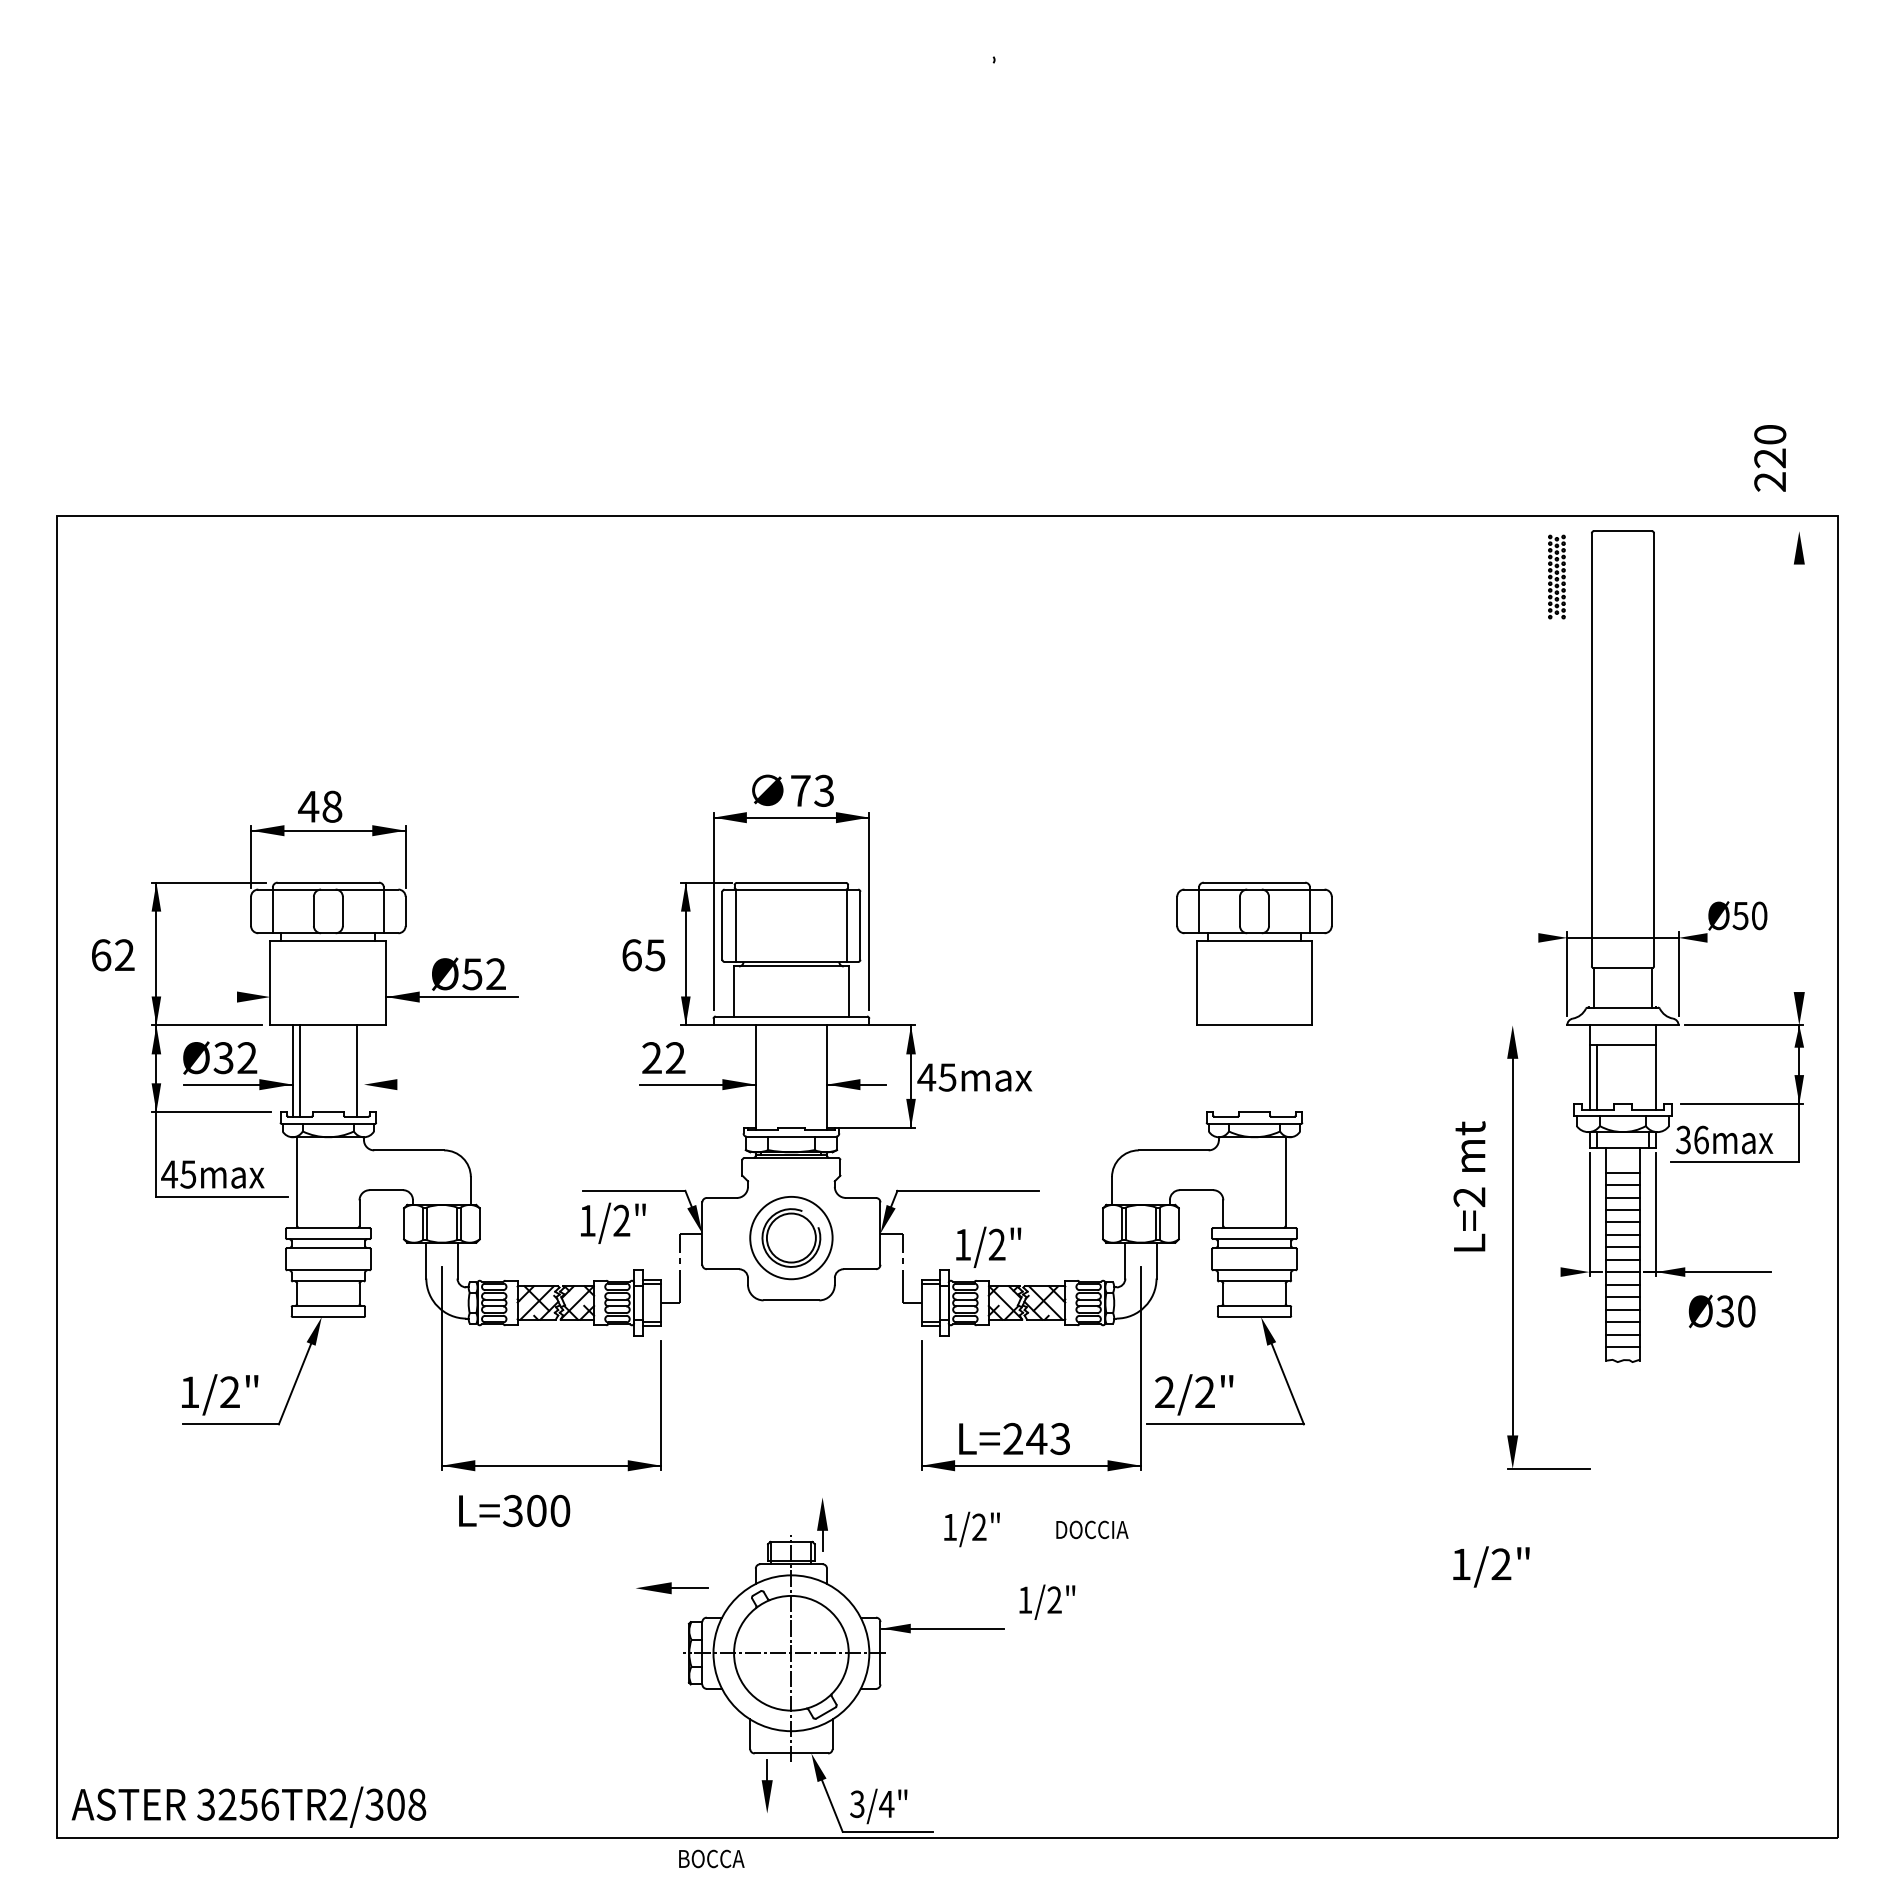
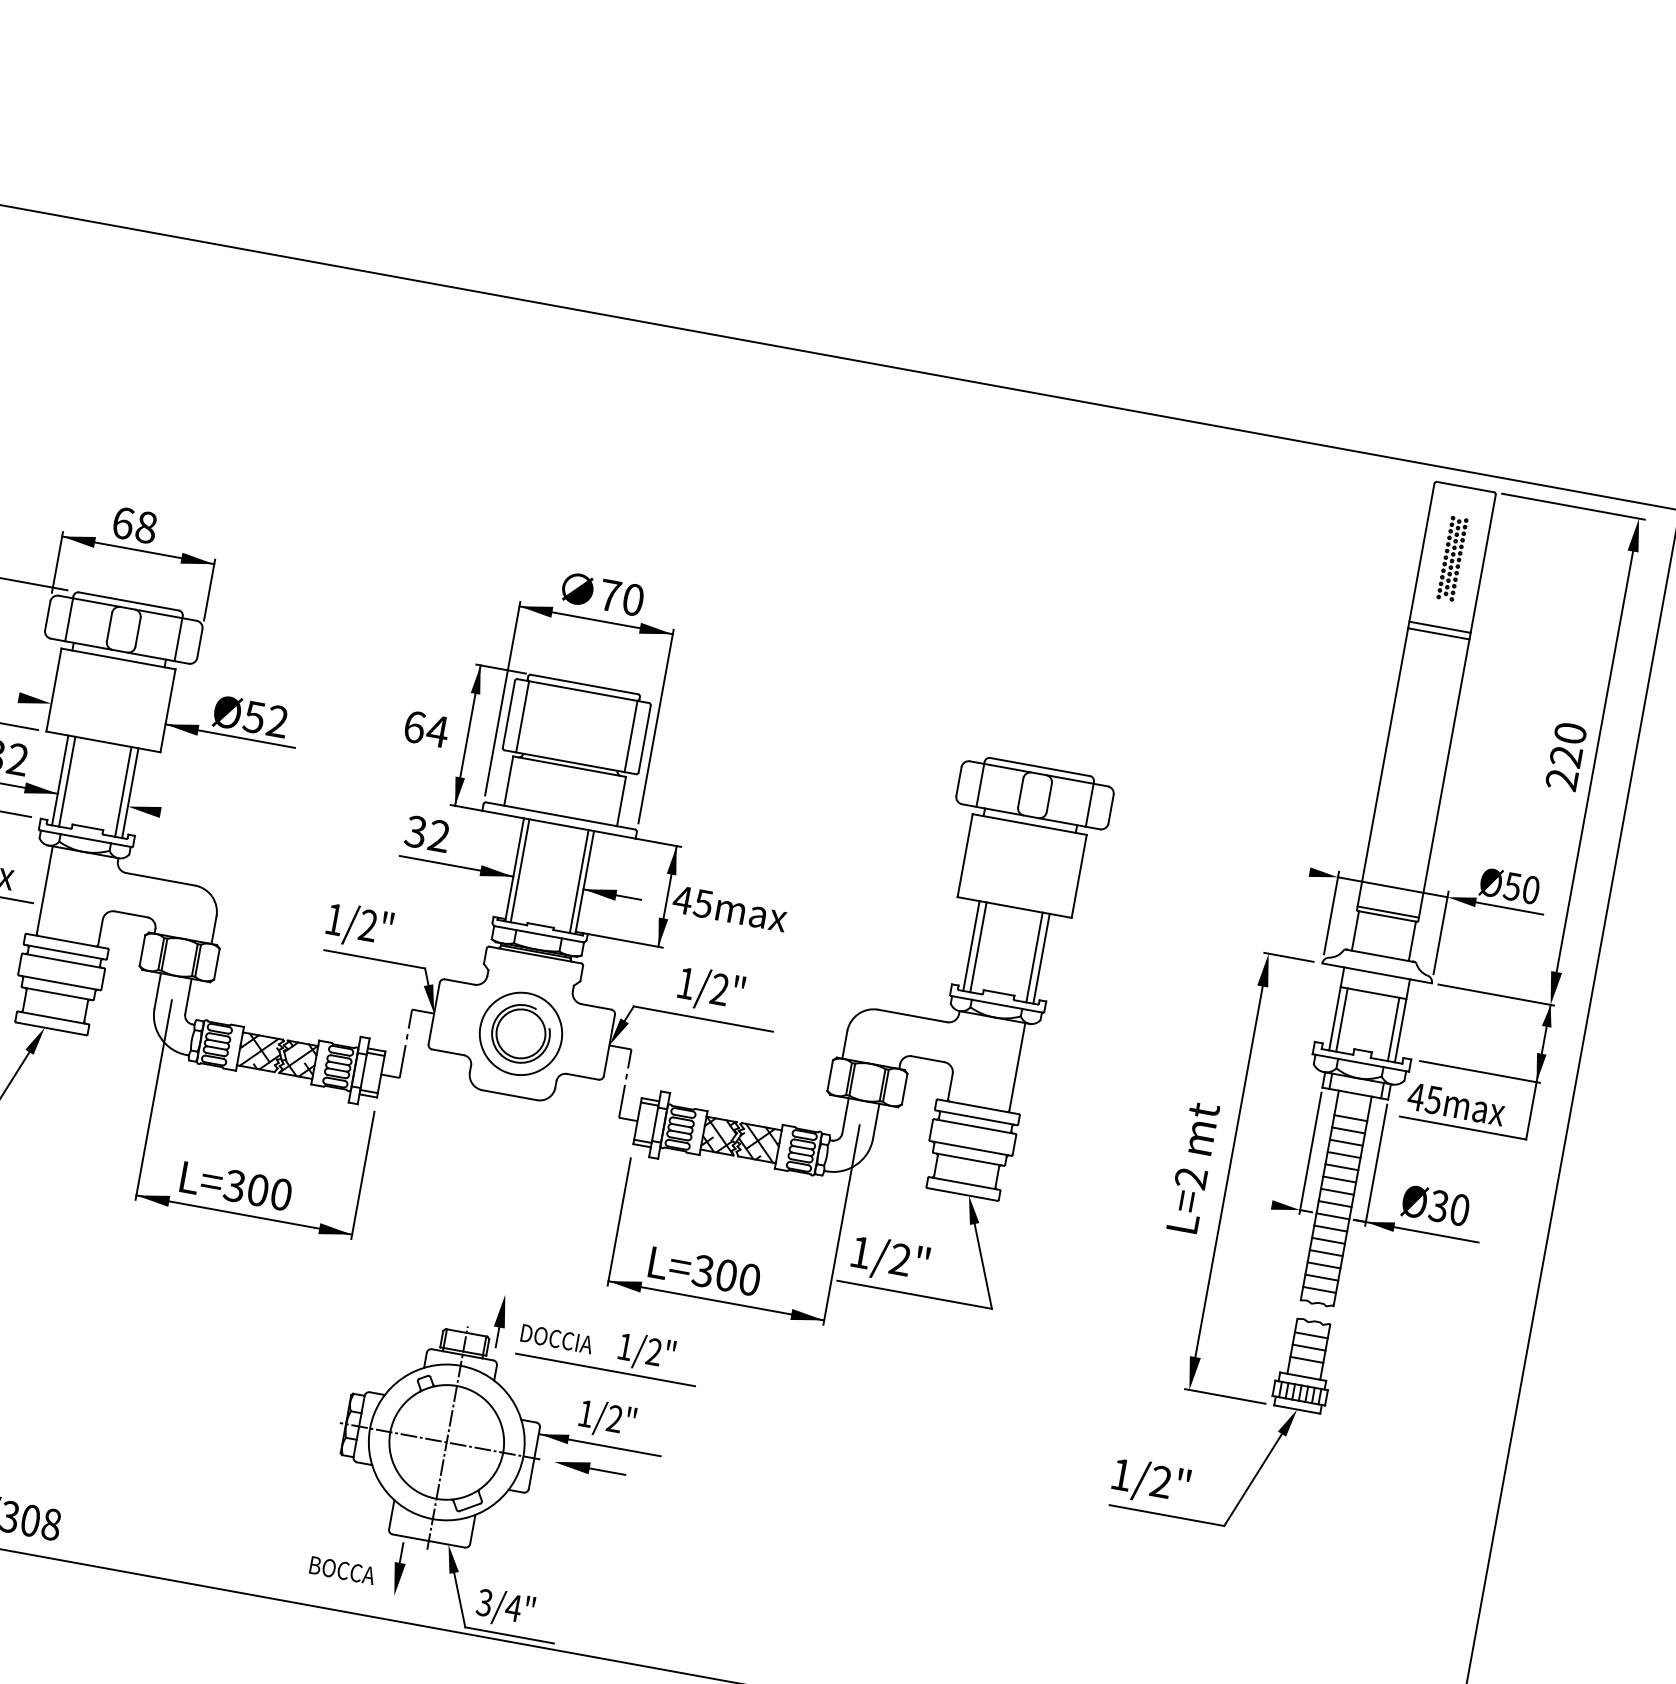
text: (1770, 458) -> (1566, 756), moved
line: (1732, 531) -> (1573, 507), added
part: (1556, 576) -> (1452, 558), moved
line: (1622, 673) -> (1439, 627), added
line: (1622, 680) -> (1438, 633), added
line: (1799, 778) -> (1595, 762), added
text: (824, 790) -> (633, 599), 73 -> 70
text: (308, 806) -> (123, 522), 48 -> 68
line: (1741, 937) -> (1509, 908), added
text: (655, 955) -> (437, 731), 65 -> 64
line: (1622, 963) -> (1387, 912), added
line: (1533, 1025) -> (1289, 957), added
text: (651, 1058) -> (415, 832), 22 -> 32
line: (364, 1070) -> (130, 792), added
line: (1218, 1070) -> (971, 945), added
line: (1226, 1070) -> (979, 946), added
line: (1283, 1070) -> (1035, 957), added
line: (1290, 1070) -> (1041, 958), added
line: (761, 1077) -> (520, 870), added
line: (821, 1077) -> (579, 881), added
line: (1649, 1077) -> (1393, 1029), added
text: (1691, 1139) -> (1424, 1097), 36max -> 45max
text: (1469, 1186) -> (1192, 1167), moved
text: (613, 1222) -> (359, 925), moved
text: (988, 1246) -> (711, 989), moved
text: (1721, 1311) -> (1435, 1205), moved
text: (1164, 1391) -> (860, 1251), 2/2" -> 1/2"
text: (1036, 1438) -> (726, 1274), L=243 -> L=300
part: (1598, 1469) -> (1273, 1405), added
text: (514, 1511) -> (236, 1186), moved
text: (1092, 1529) -> (557, 1338), moved
line: (934, 1553) -> (605, 1369), added
part: (672, 1588) -> (590, 1468), moved
text: (1047, 1601) -> (607, 1419), moved
text: (711, 1858) -> (342, 1570), moved

